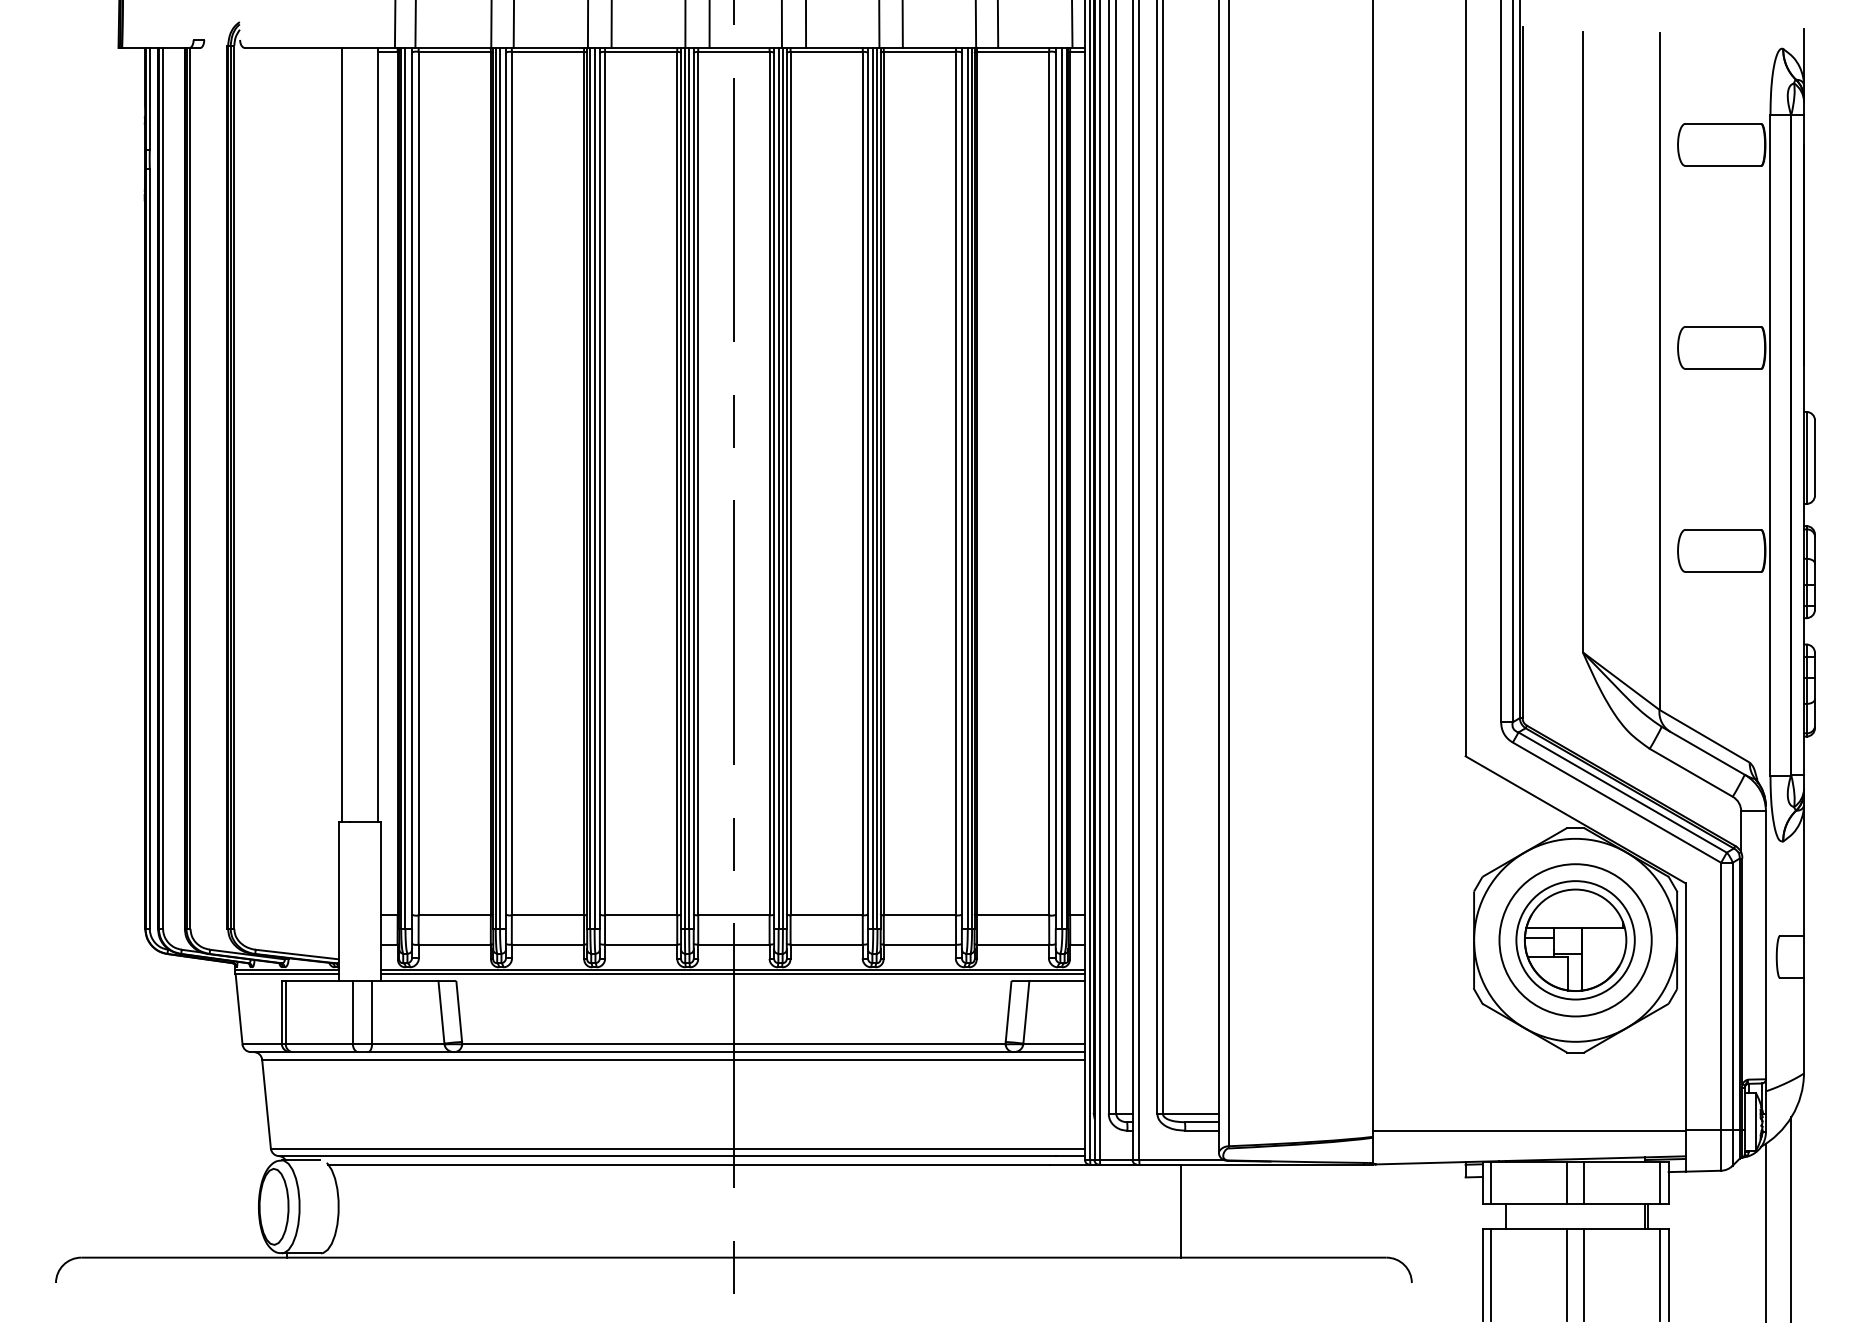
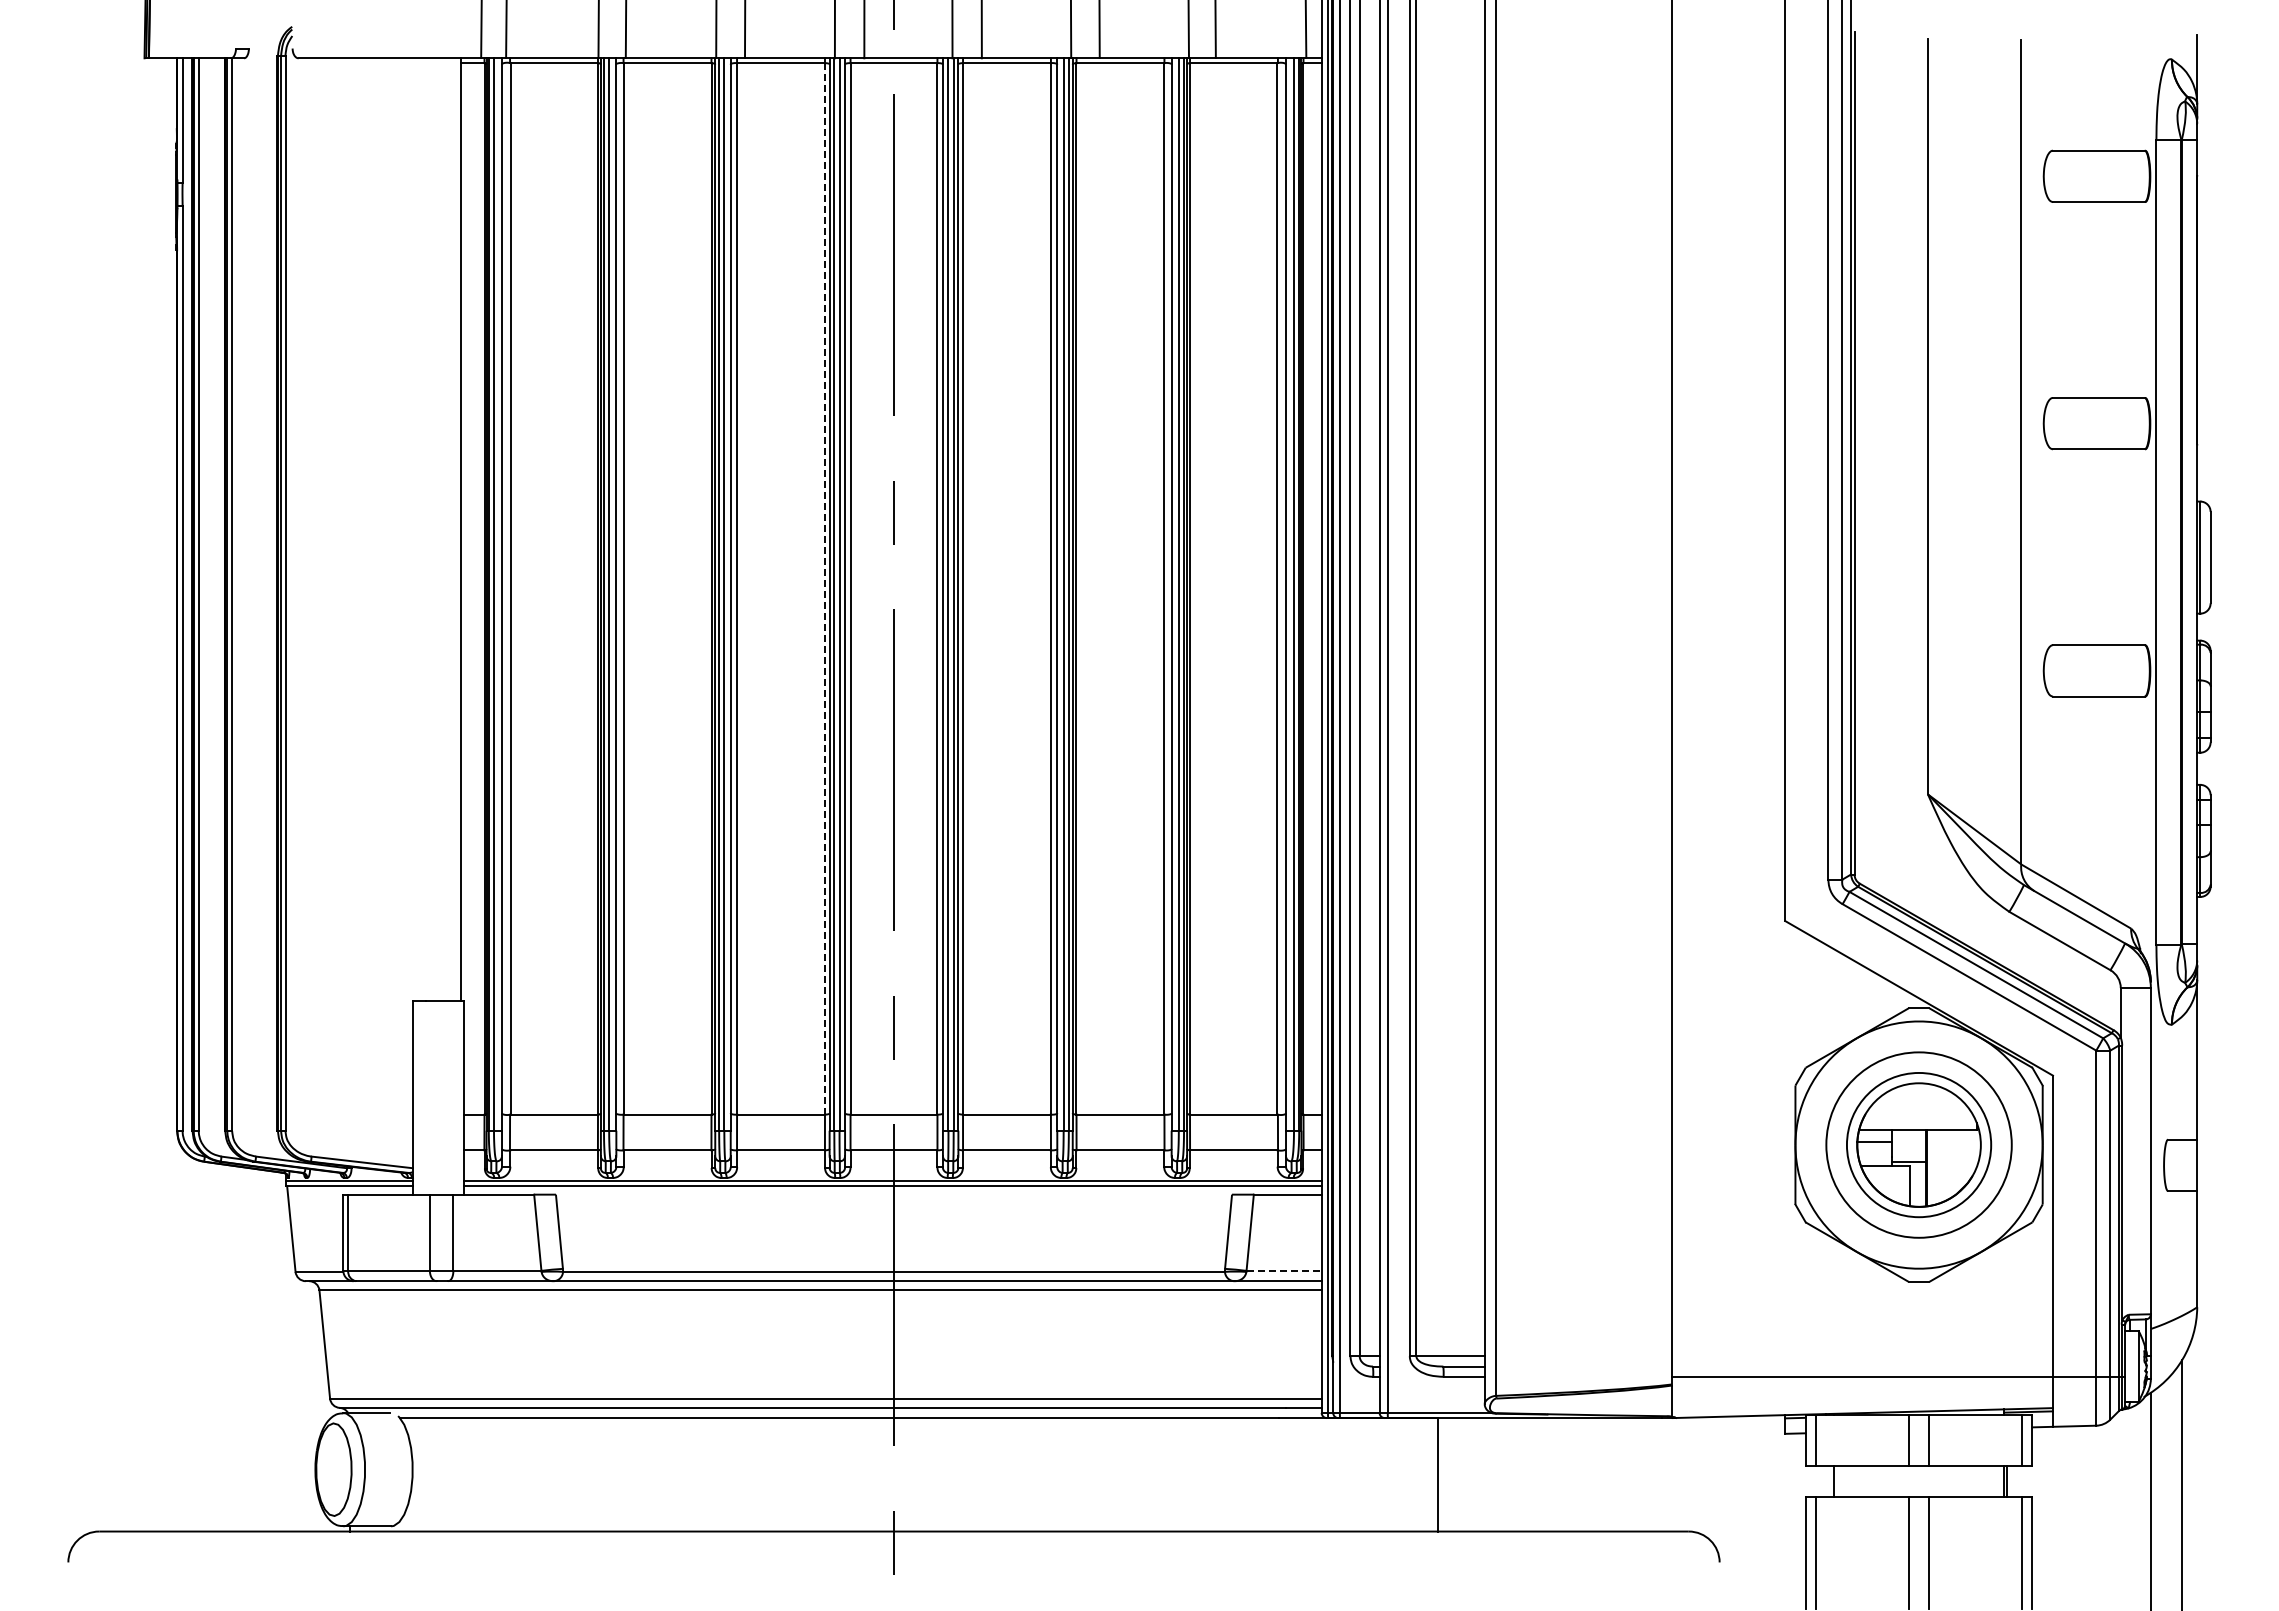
line: (341, 434) -> (416, 529), removed
line: (677, 483) -> (825, 588), solid -> dashed
line: (1054, 1043) -> (1284, 1270), solid -> dashed

